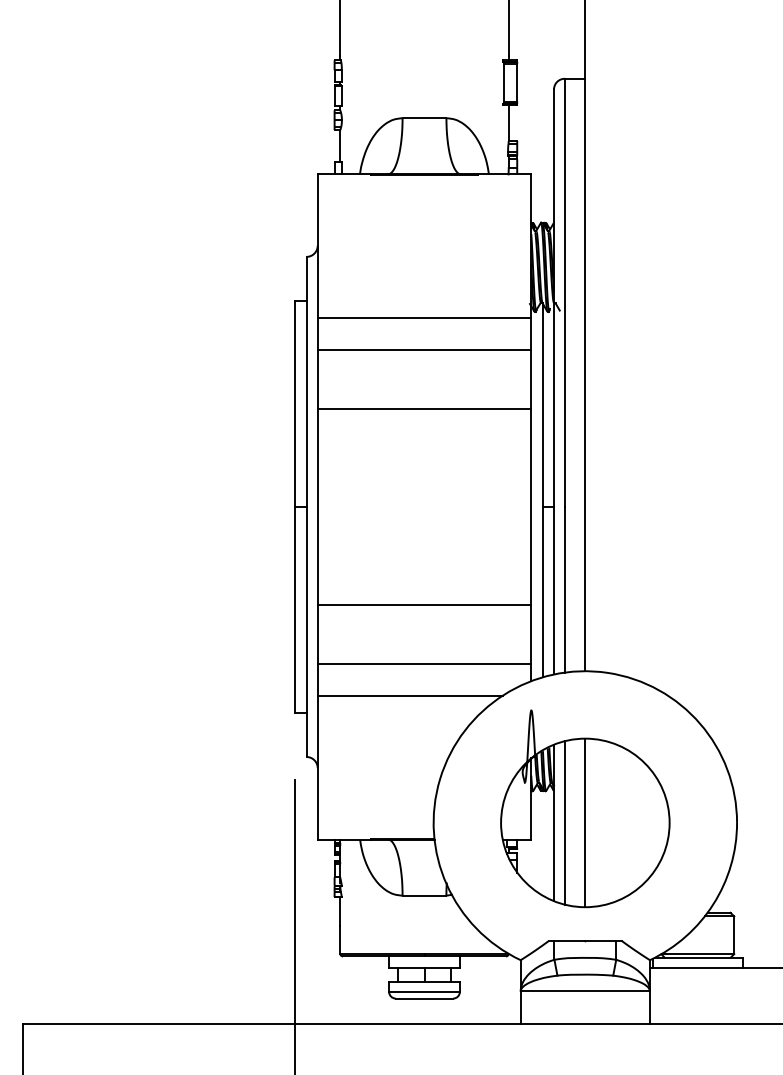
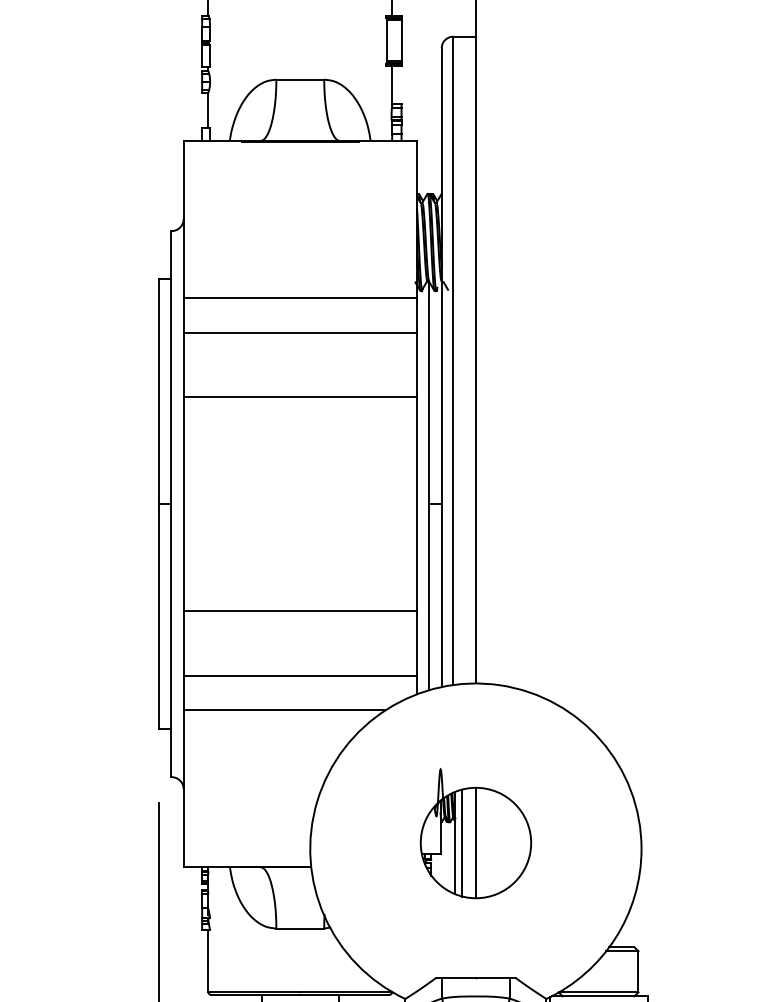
part: (585, 808) -> (476, 833), size x0.6

